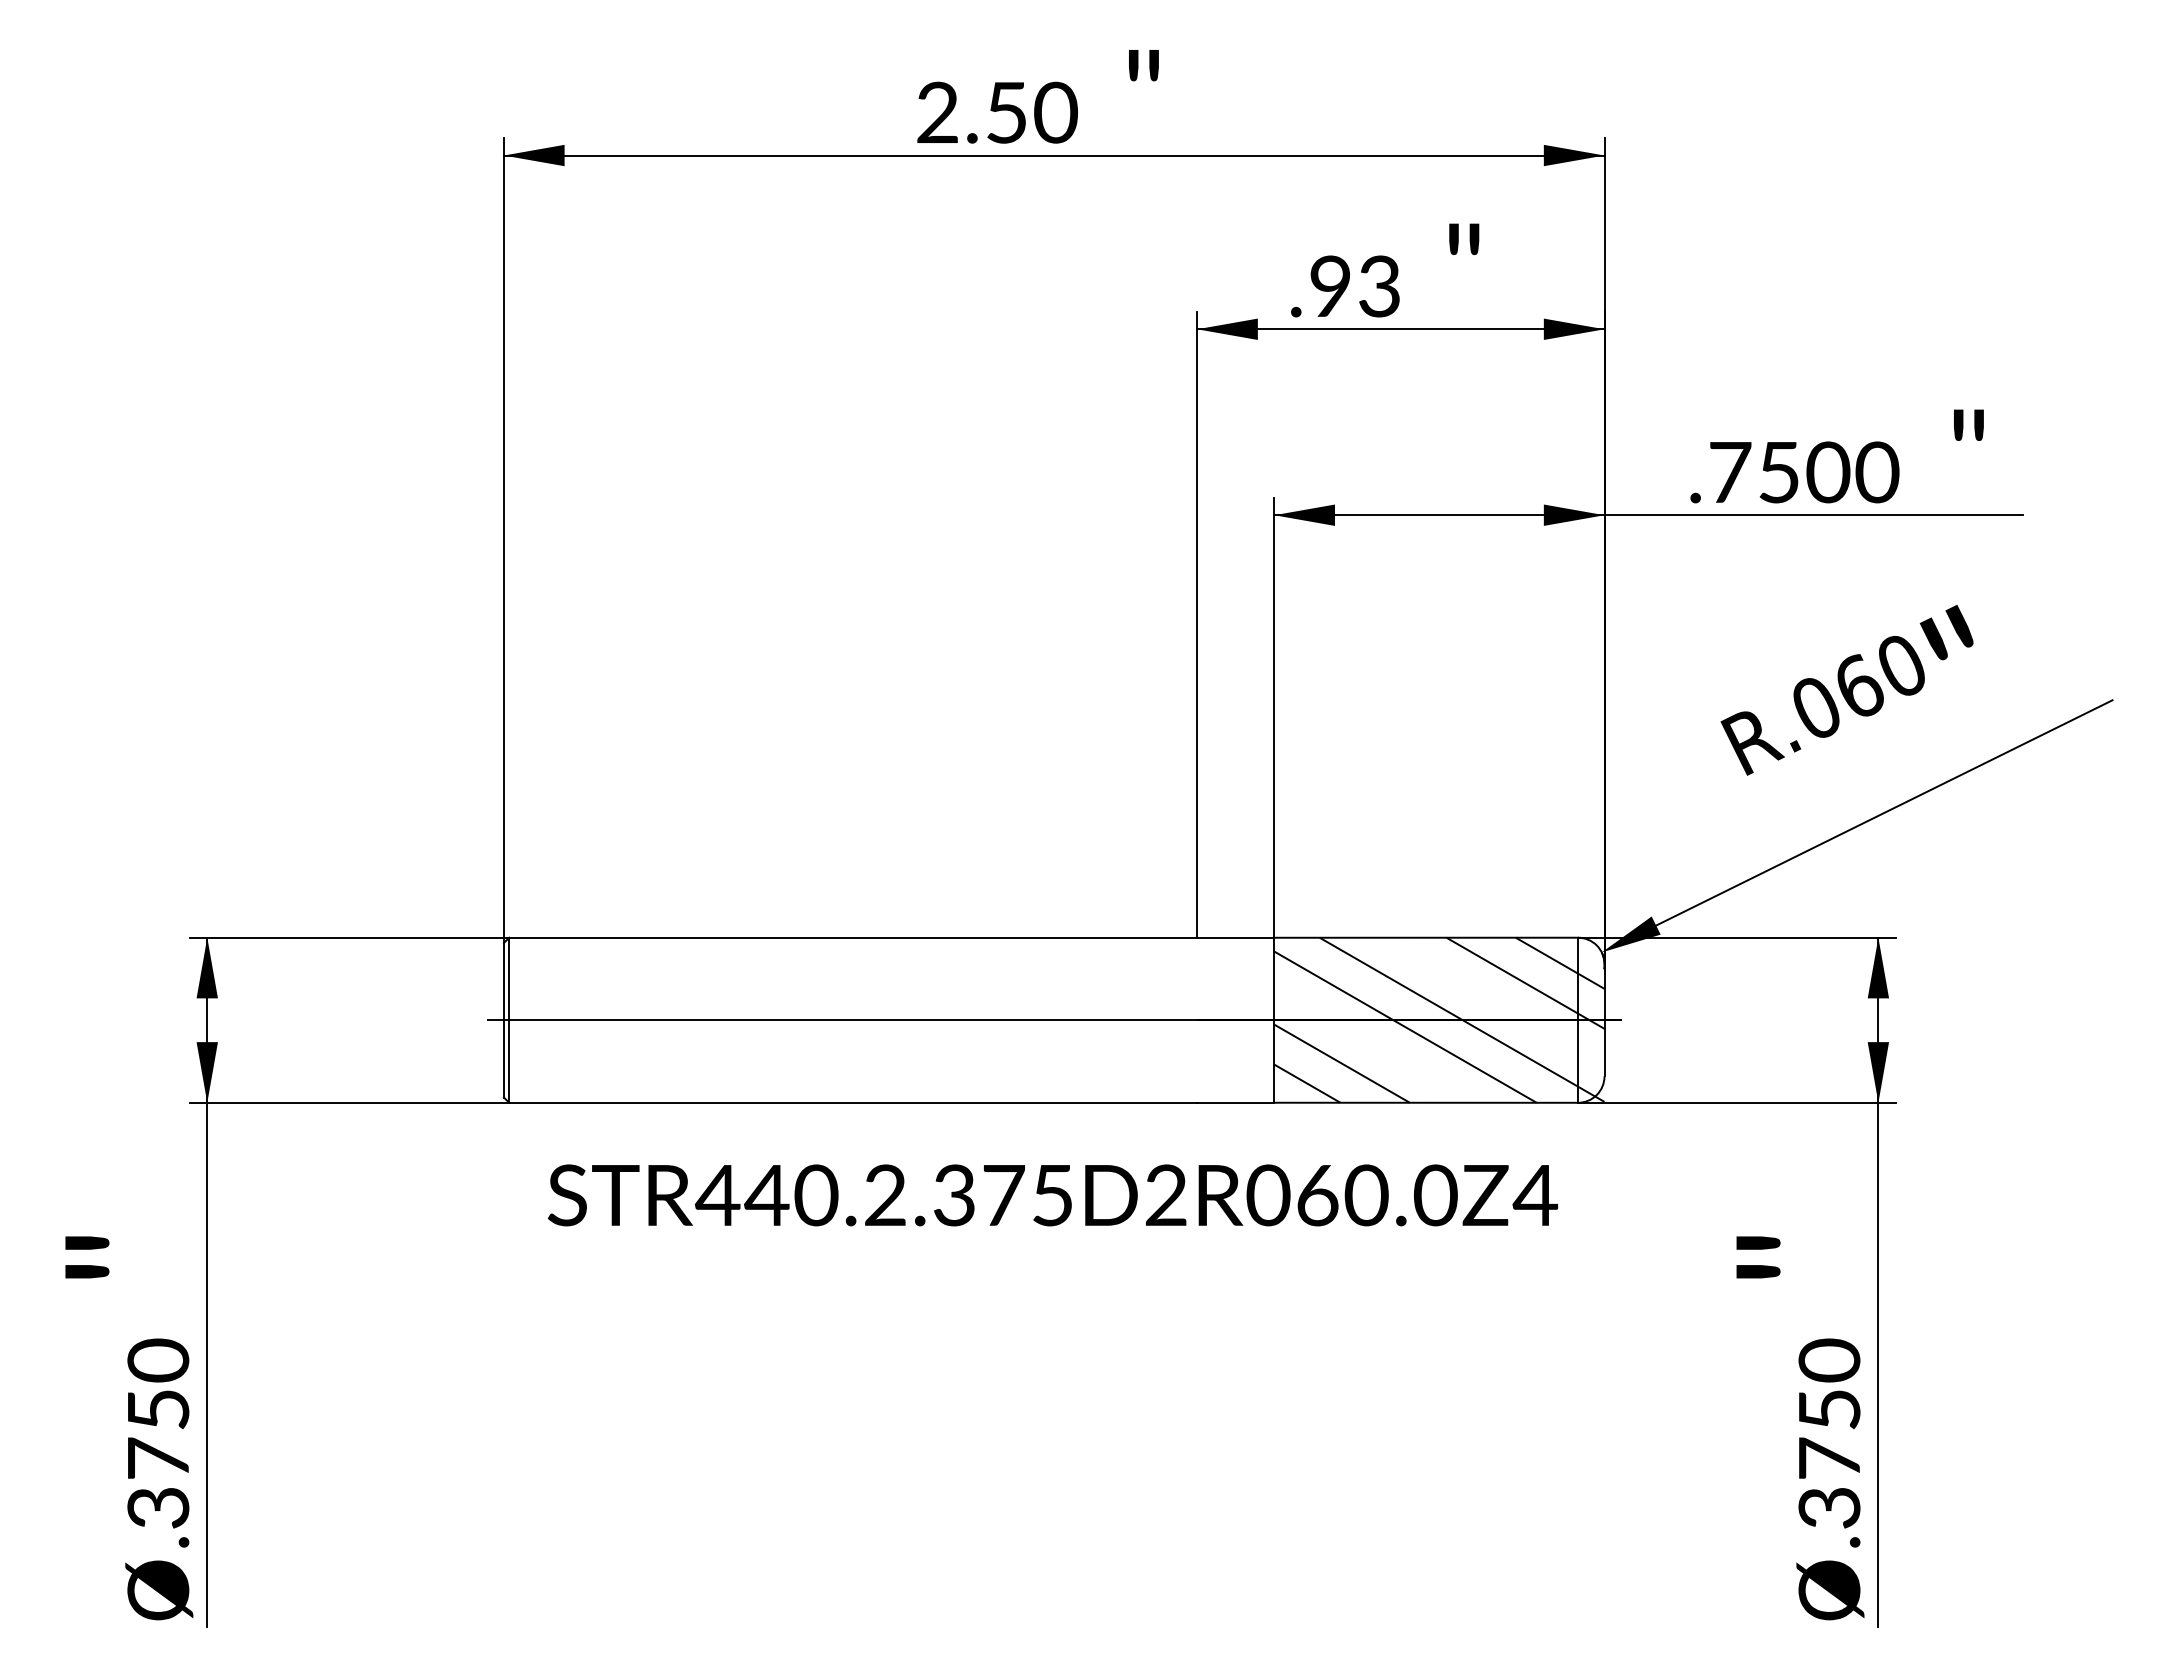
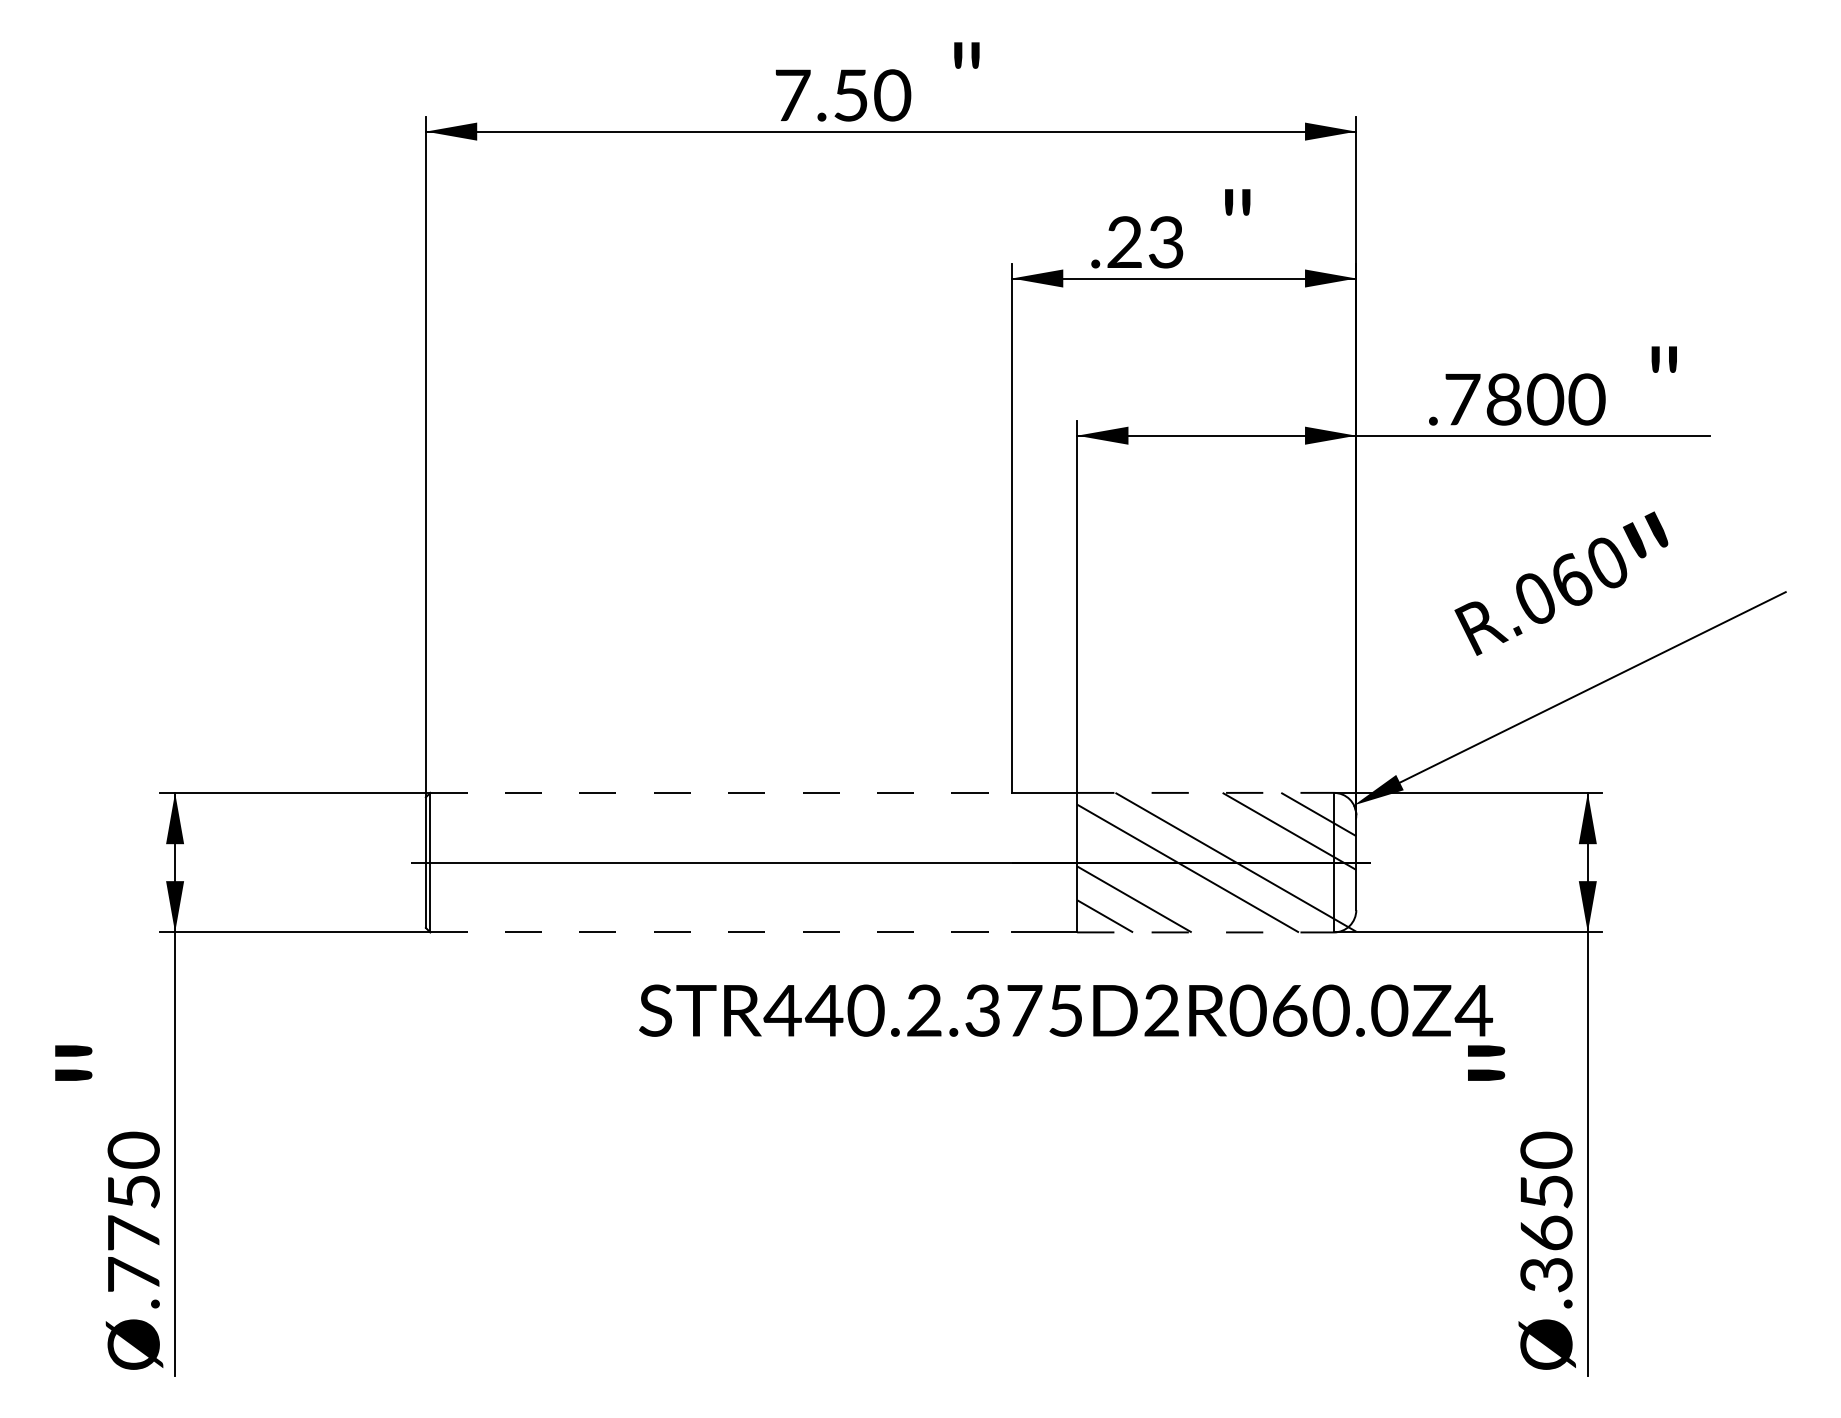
text: (937, 112) -> (792, 95), 2.50 -> 7.50
text: (1330, 285) -> (1124, 241), .93 -> .23
text: (1778, 472) -> (1503, 399), .7500 -> .7800
line: (853, 937) -> (721, 792), solid -> dashed
line: (1427, 937) -> (1206, 792), solid -> dashed
line: (853, 1102) -> (721, 932), solid -> dashed
line: (1427, 1102) -> (1206, 932), solid -> dashed
text: (1052, 1195) -> (1065, 1010), moved
text: (1829, 1457) -> (1546, 1232), .3750 -> .3650
text: (158, 1507) -> (133, 1274), .3750 -> .7750

